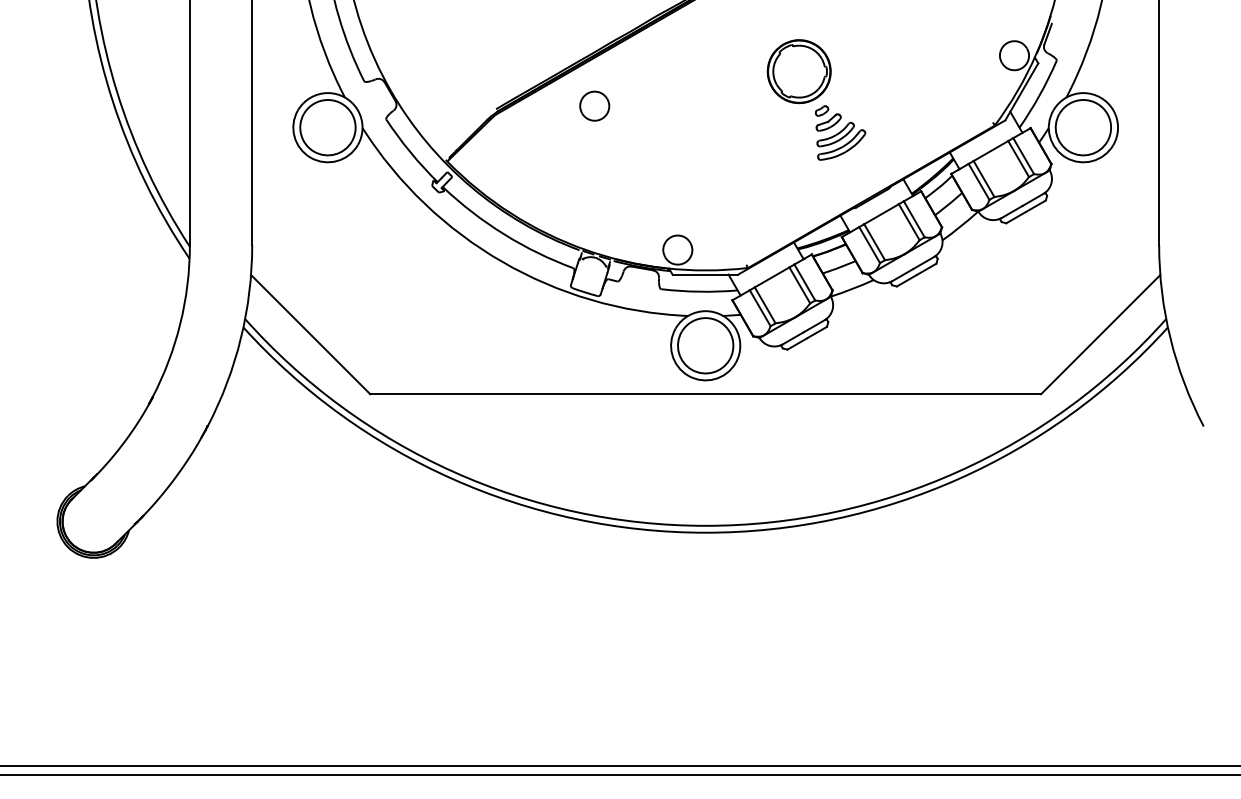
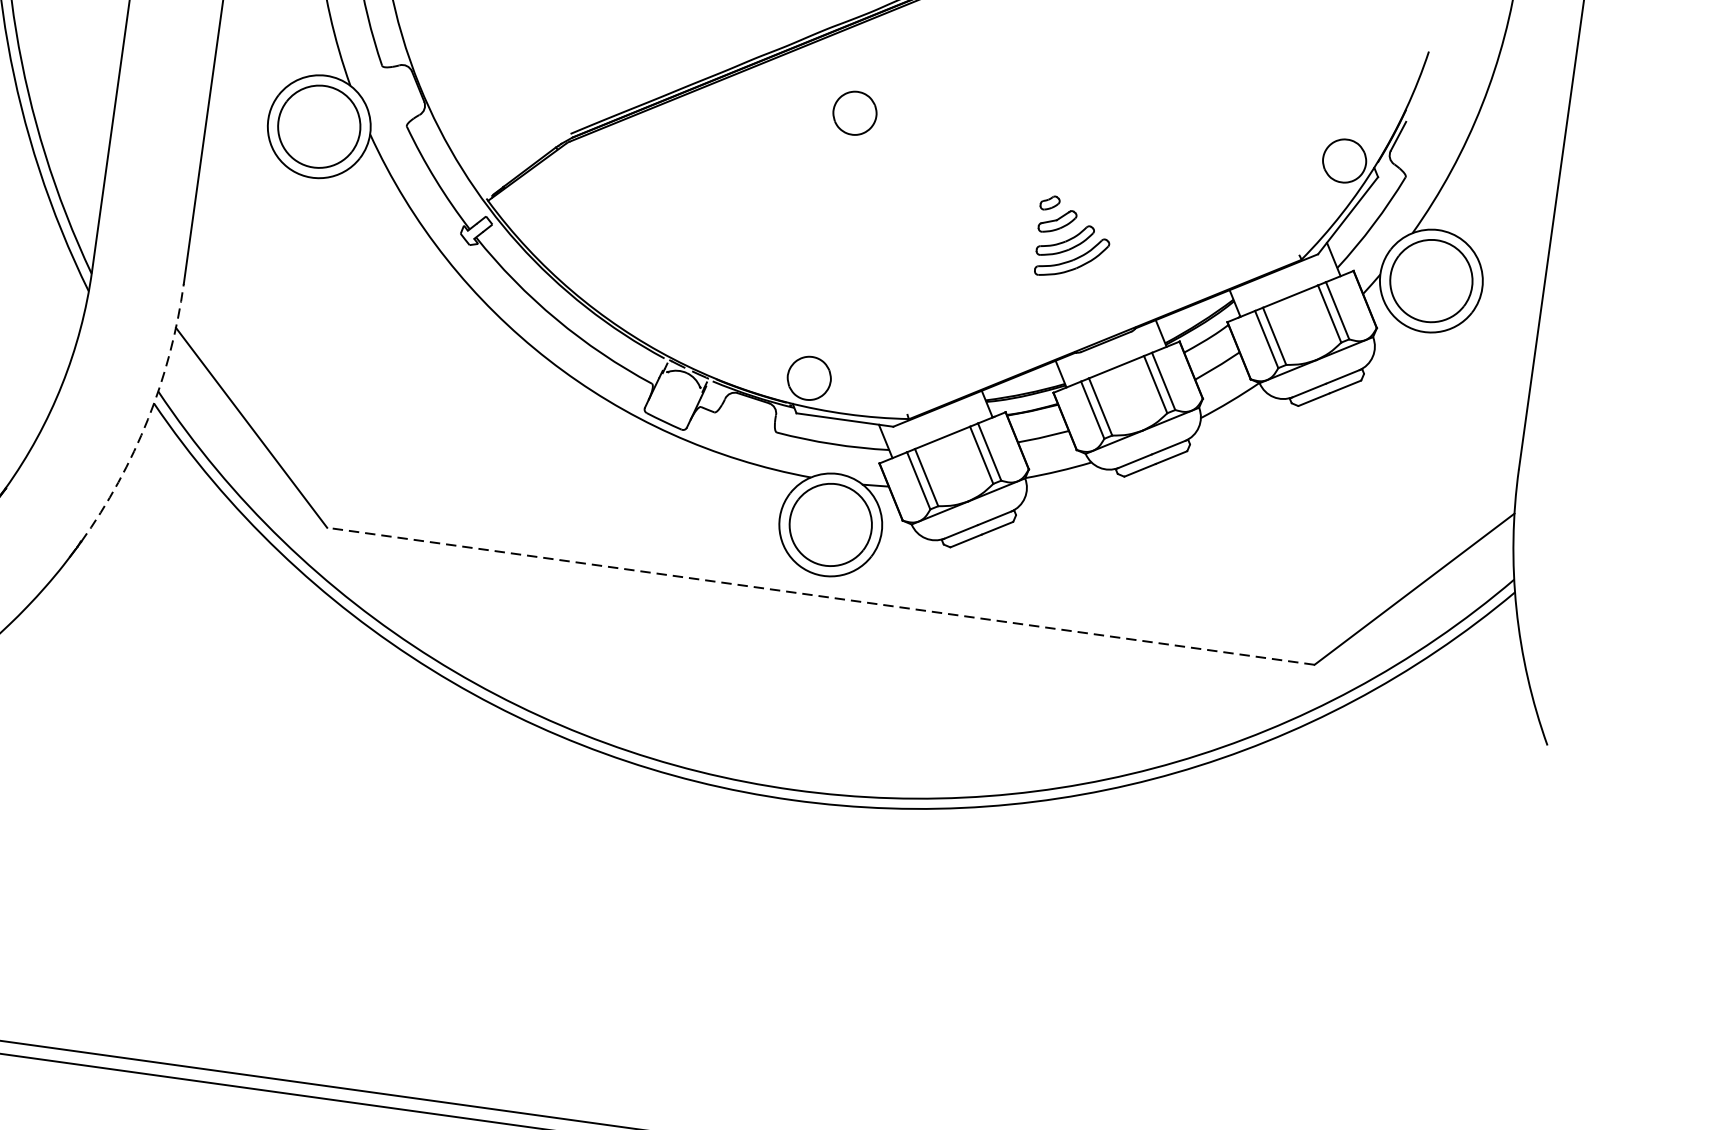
part: (798, 71) -> (1023, 140), removed
part: (594, 105) -> (854, 112), moved
arc: (240, 338) -> (147, 419), solid -> dashed
line: (705, 394) -> (820, 596), solid -> dashed

